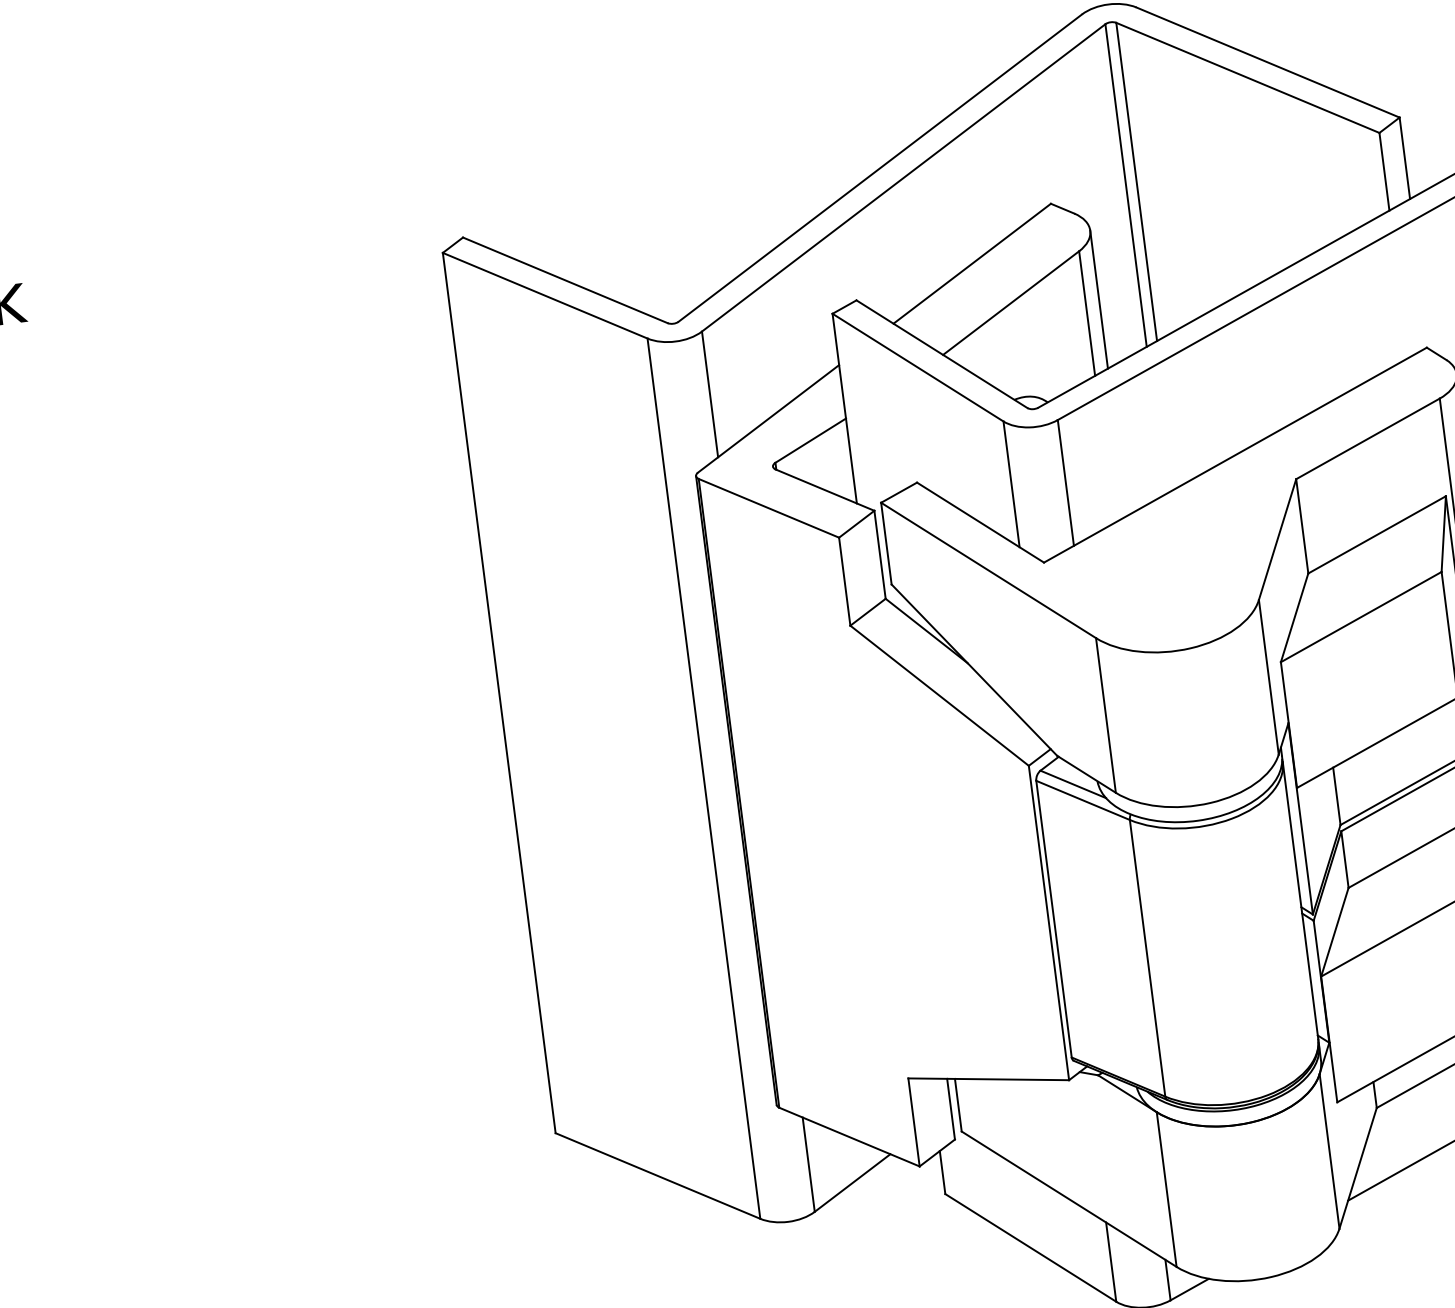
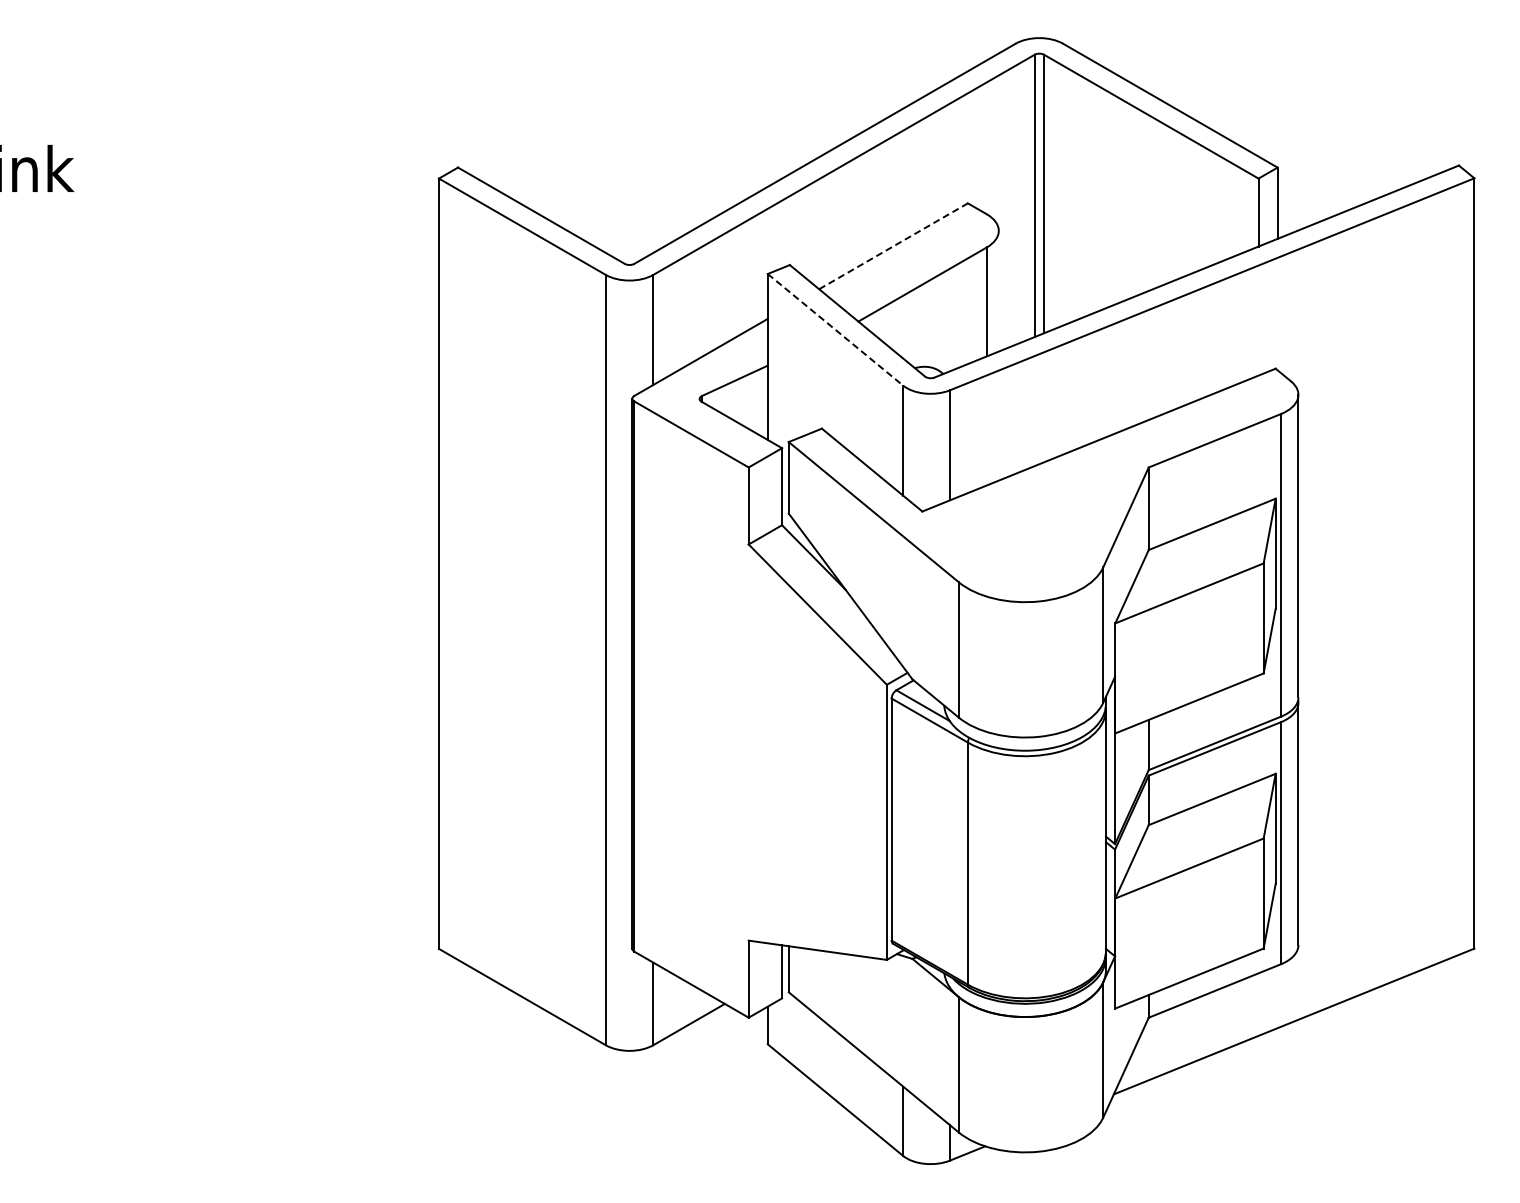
line: (972, 263) -> (893, 246), solid -> dashed
line: (1098, 298) -> (998, 290), removed
line: (918, 367) -> (835, 329), solid -> dashed

